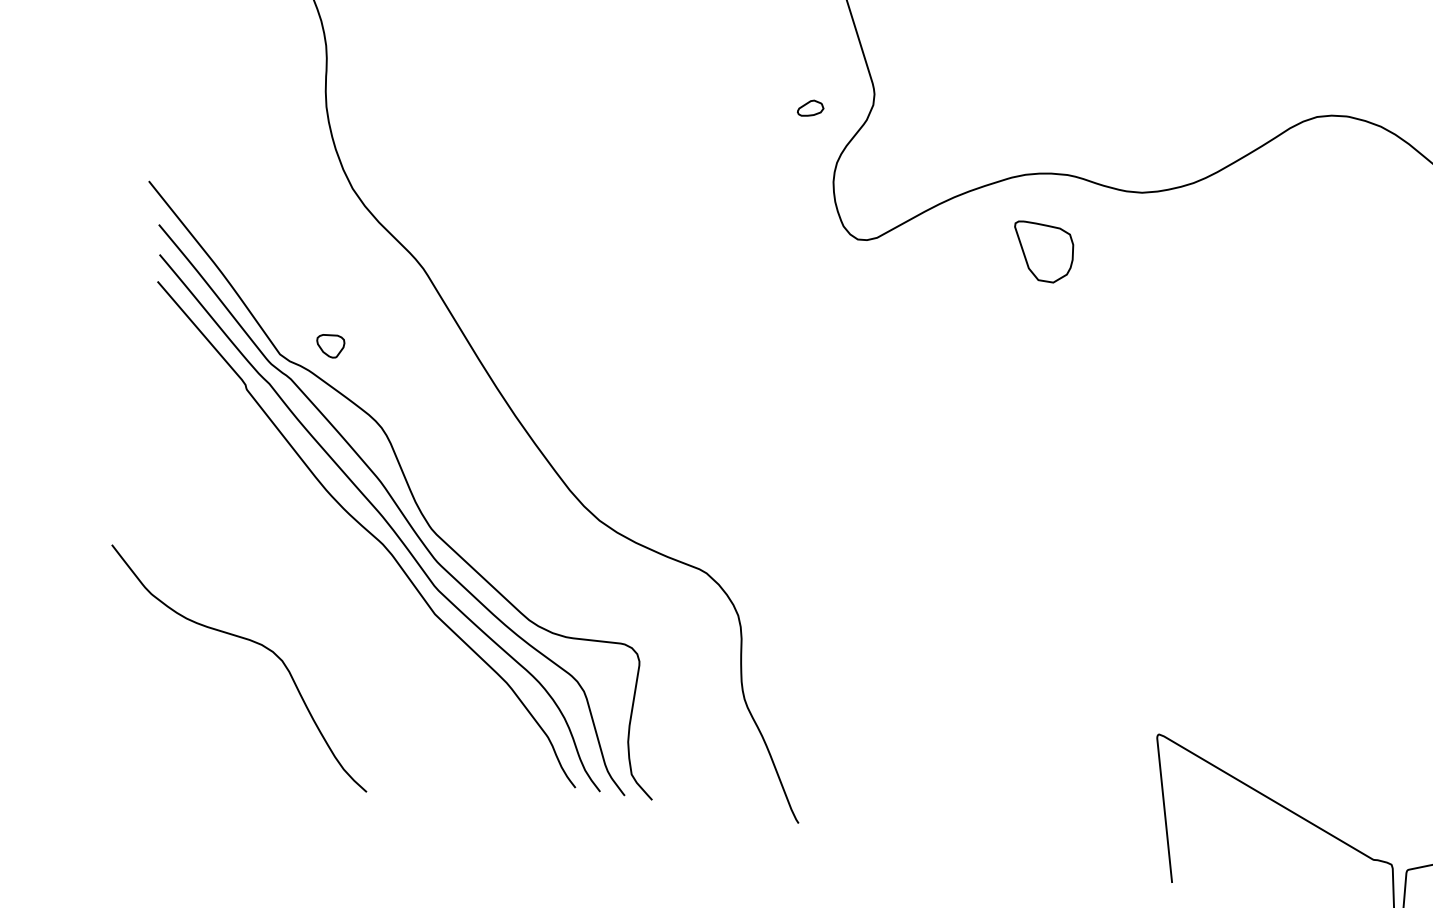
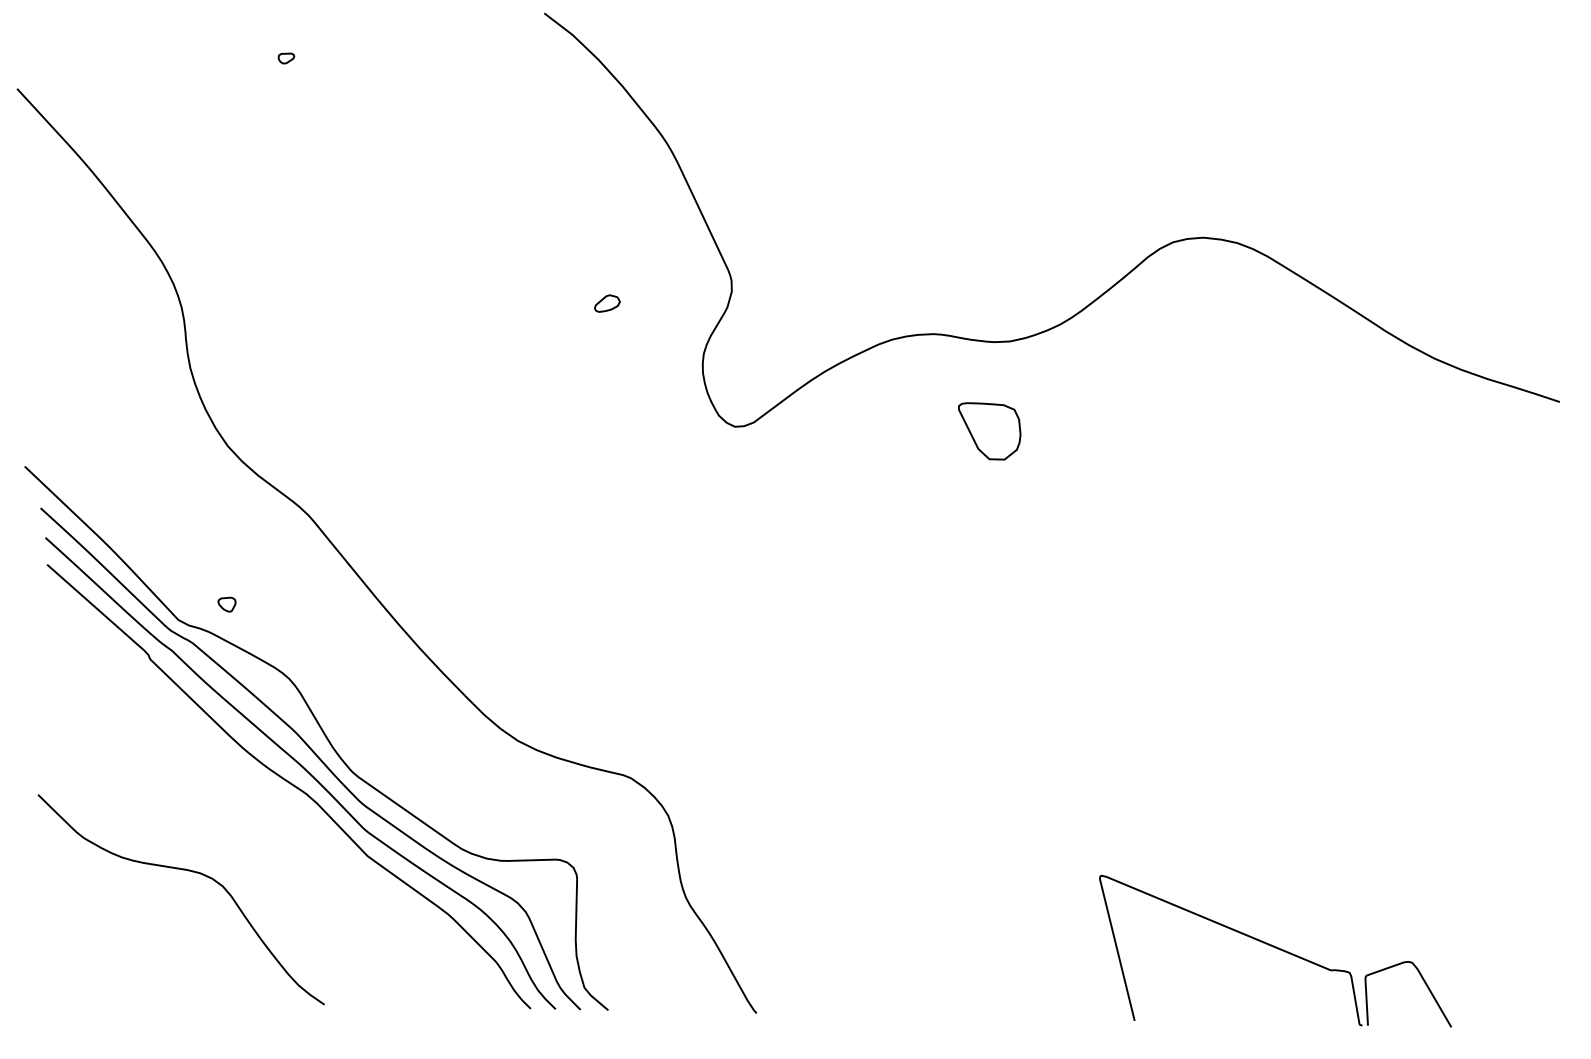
part: (810, 108) -> (607, 303), moved
part: (1042, 252) -> (989, 431), moved
part: (329, 345) -> (226, 604), size x0.62
curve: (244, 639) -> (182, 870), moved

